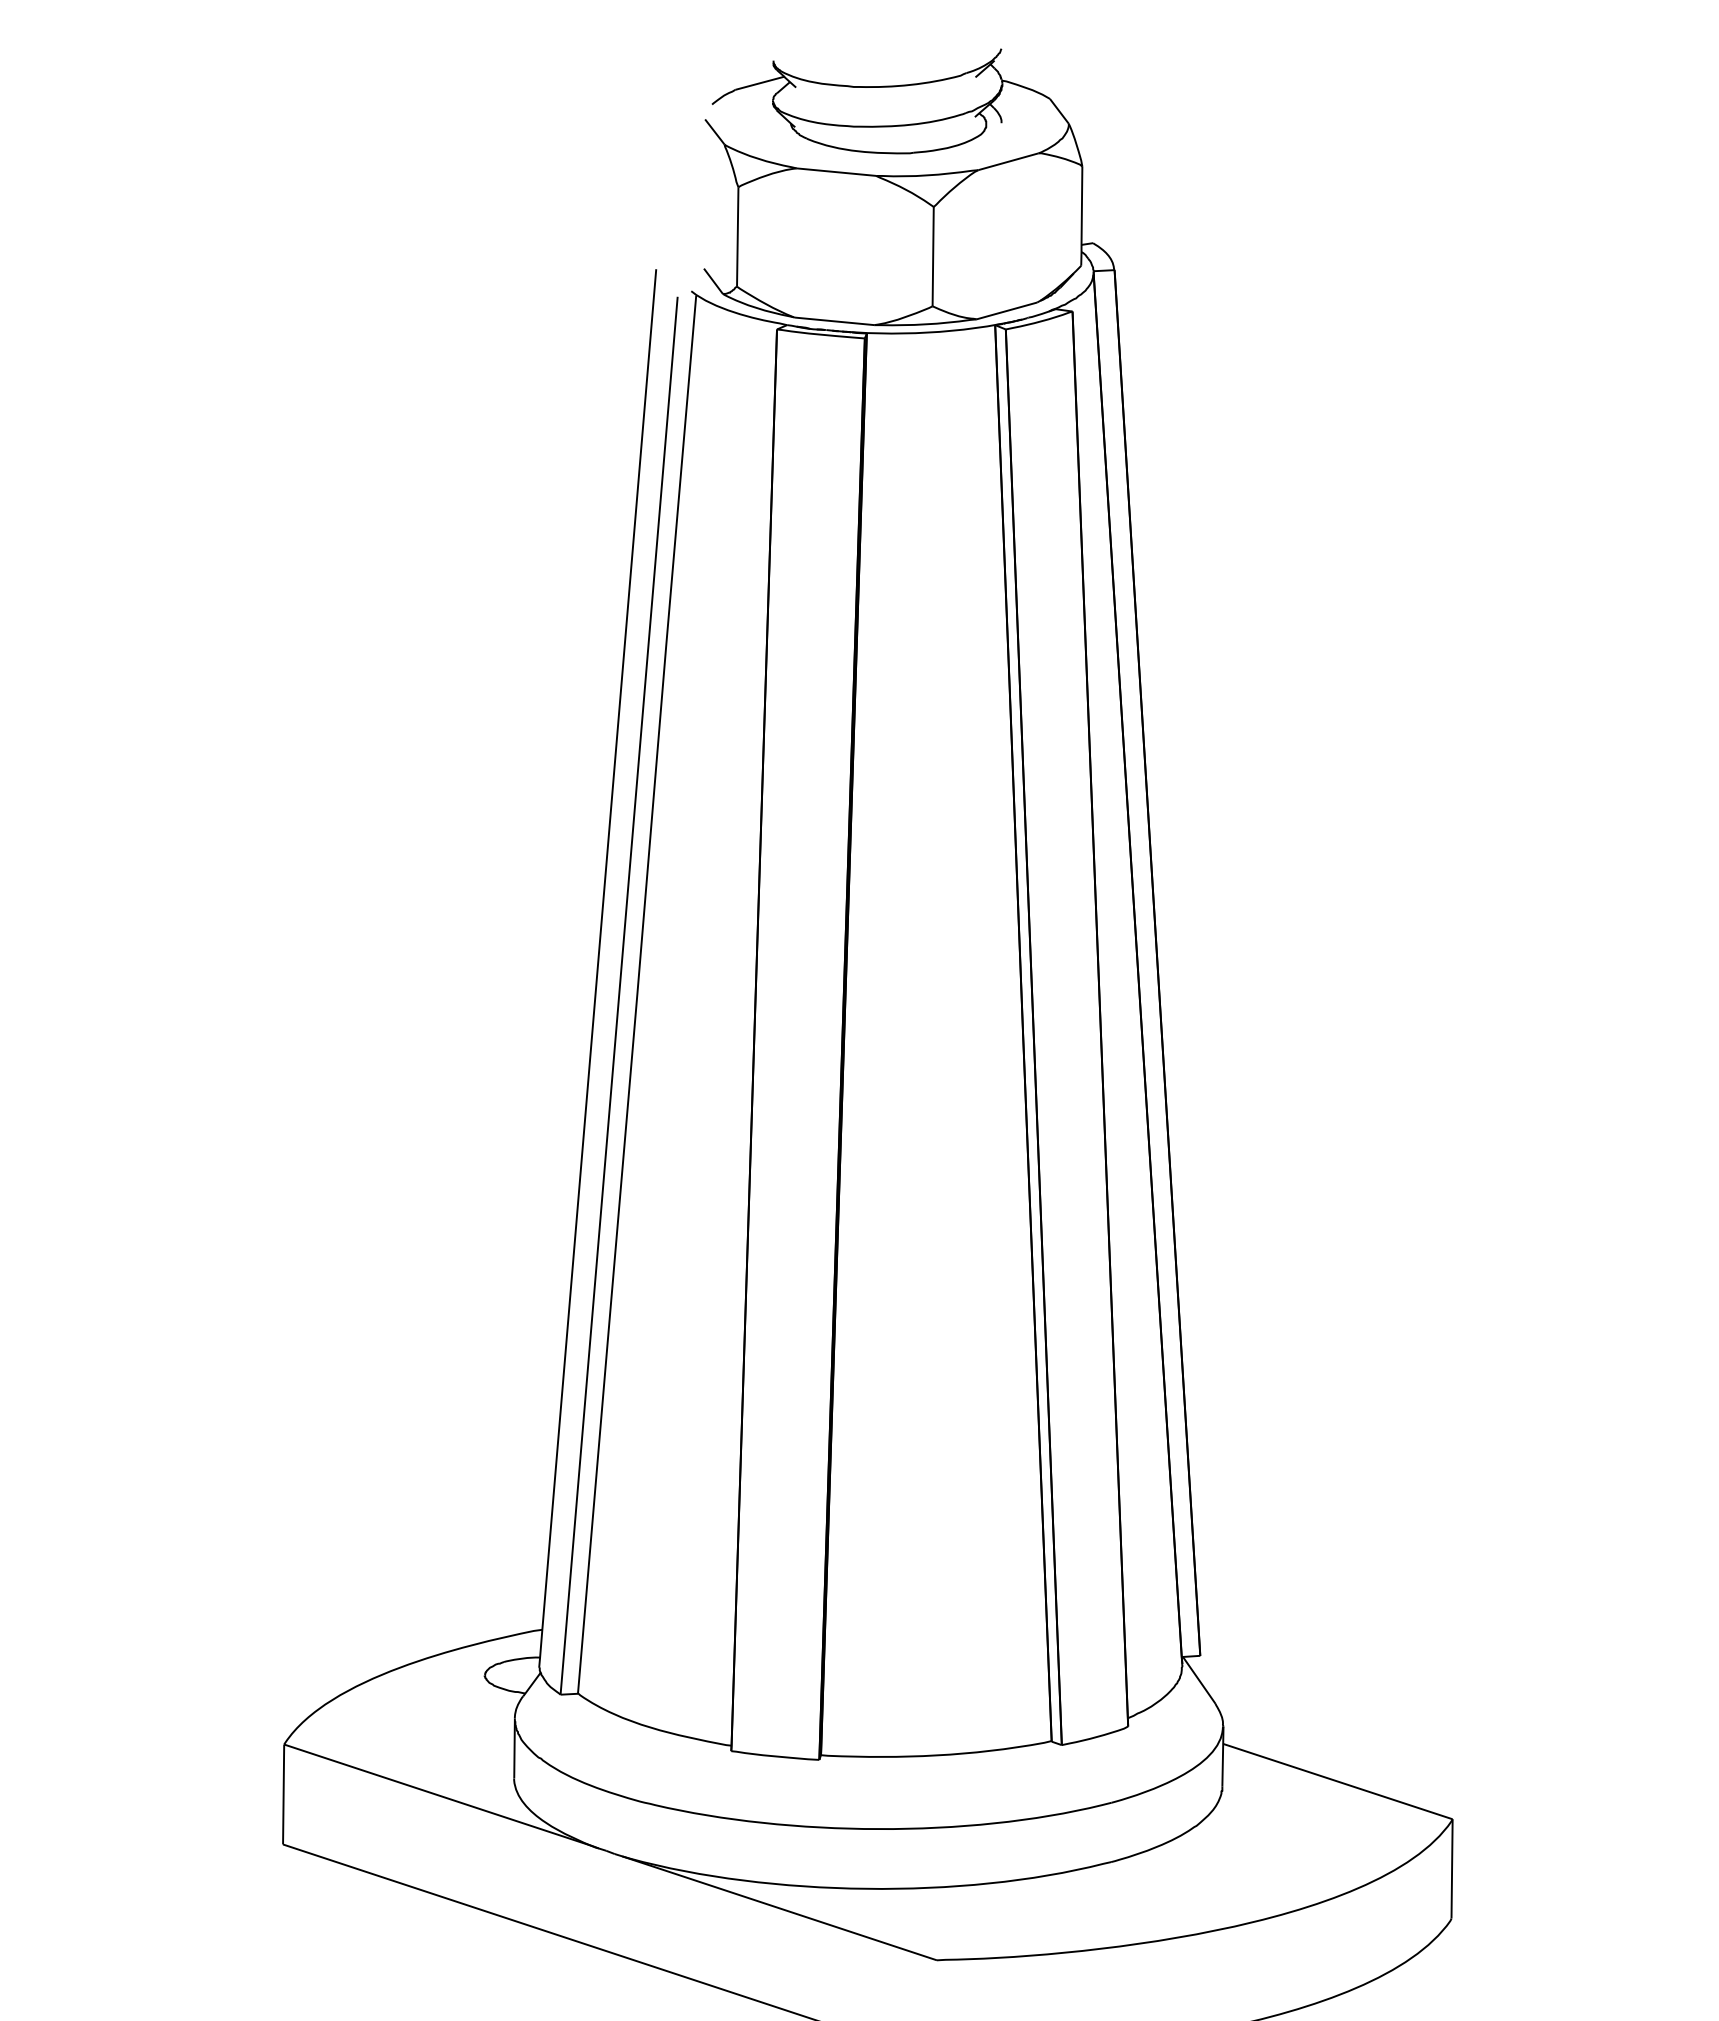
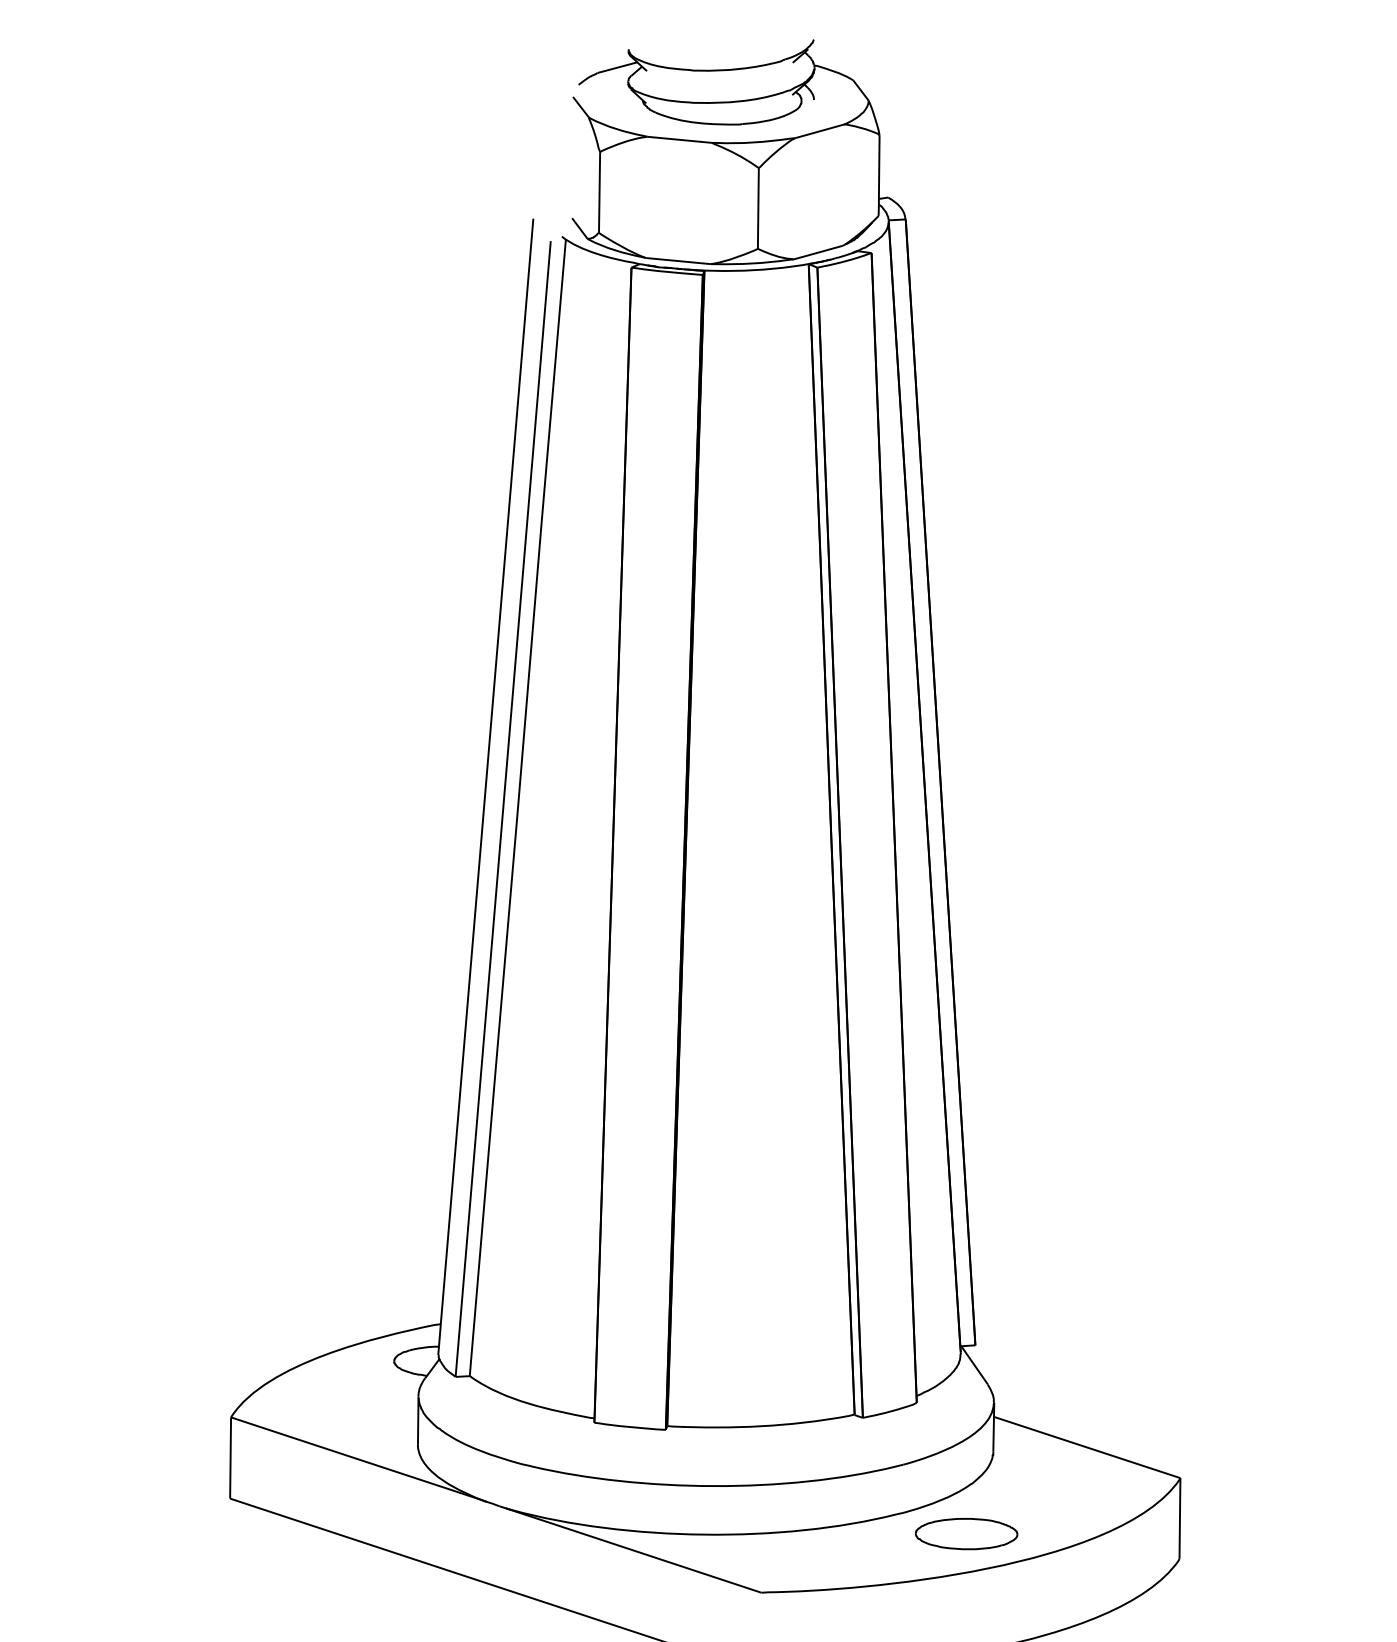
part: (1189, 1887) -> (966, 1533), added

